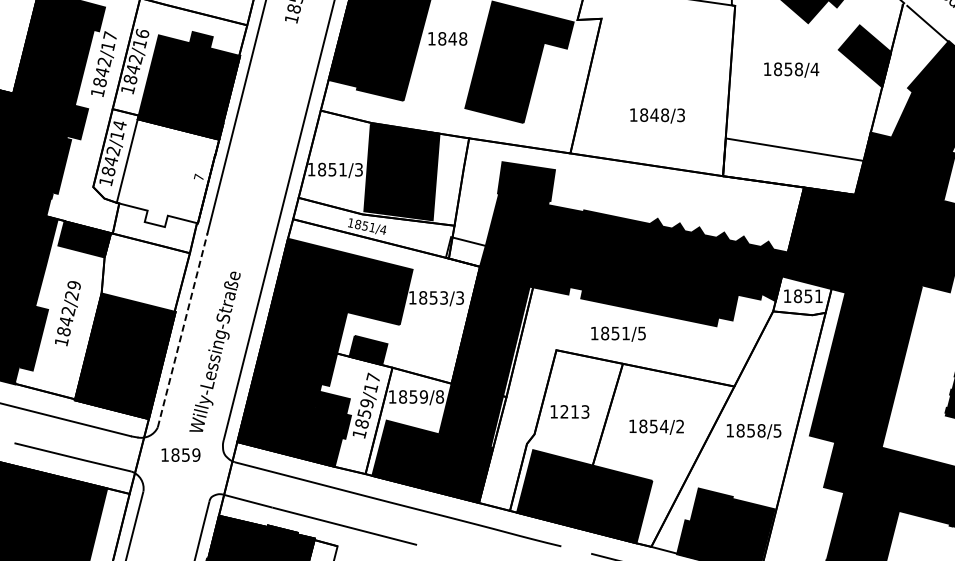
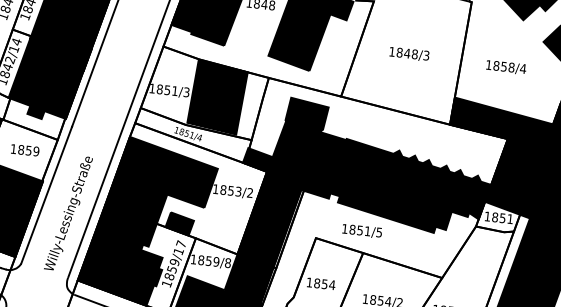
text: (791, 69) -> (506, 67), moved
text: (657, 115) -> (409, 53), moved
fill: (793, 166) -> (501, 123), added
fill: (167, 173) -> (47, 80), added
fill: (465, 251) -> (257, 159), added
text: (459, 298) -> (249, 193), 1853/3 -> 1853/2
line: (182, 329) -> (46, 194), dashed -> solid
text: (574, 411) -> (324, 283), 1213 -> 1854
text: (180, 454) -> (24, 149), moved

